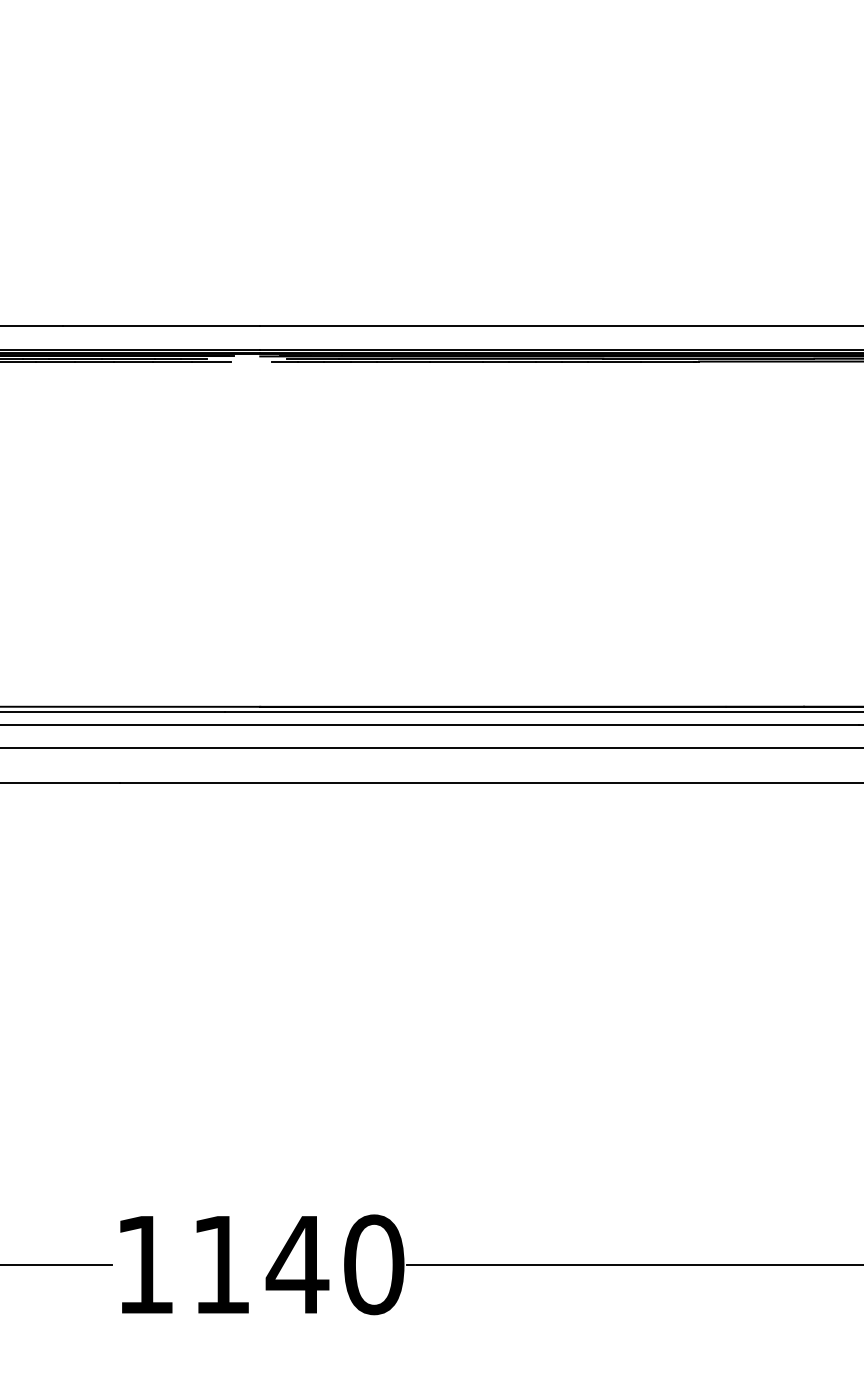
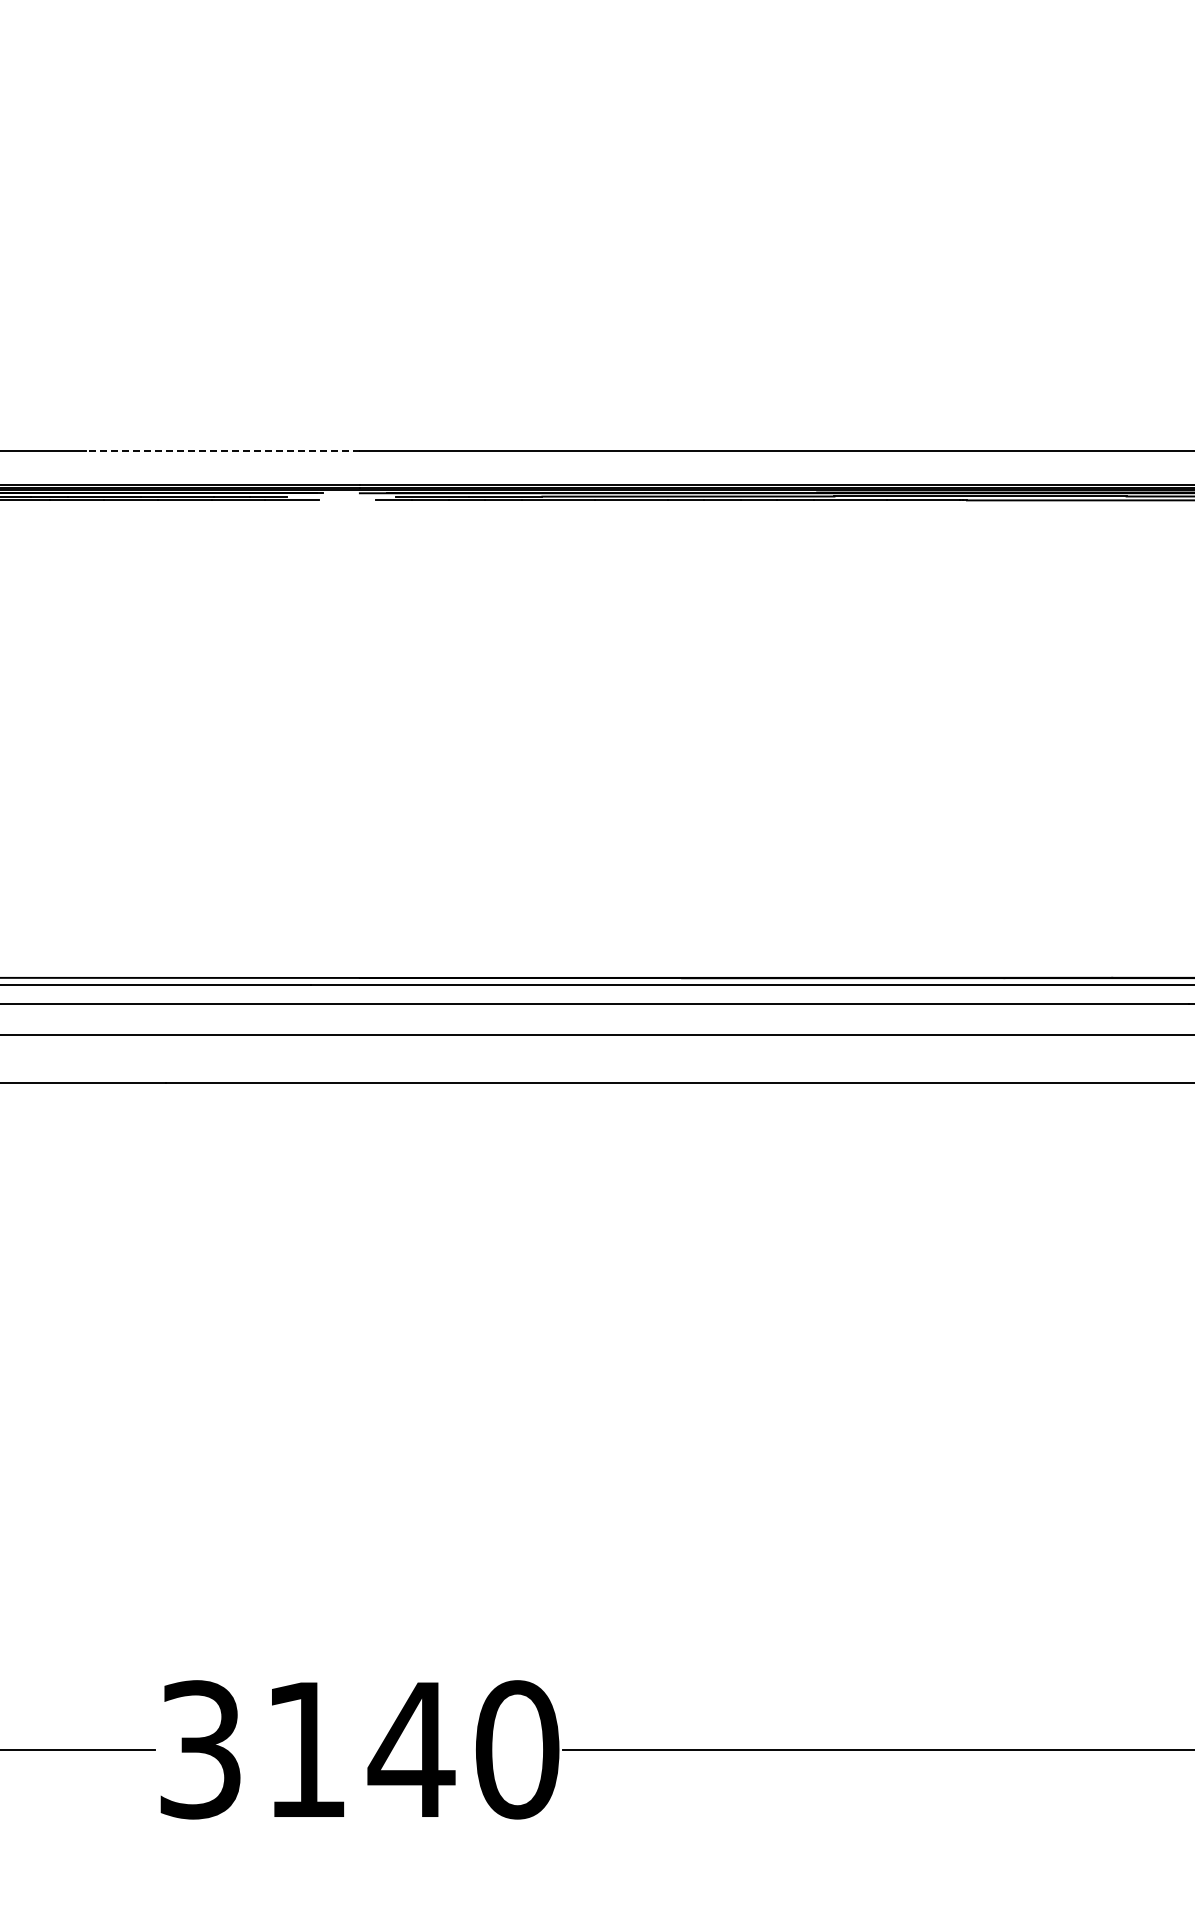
line: (161, 326) -> (223, 451), solid -> dashed
text: (145, 1264) -> (200, 1749), 1140 -> 3140

